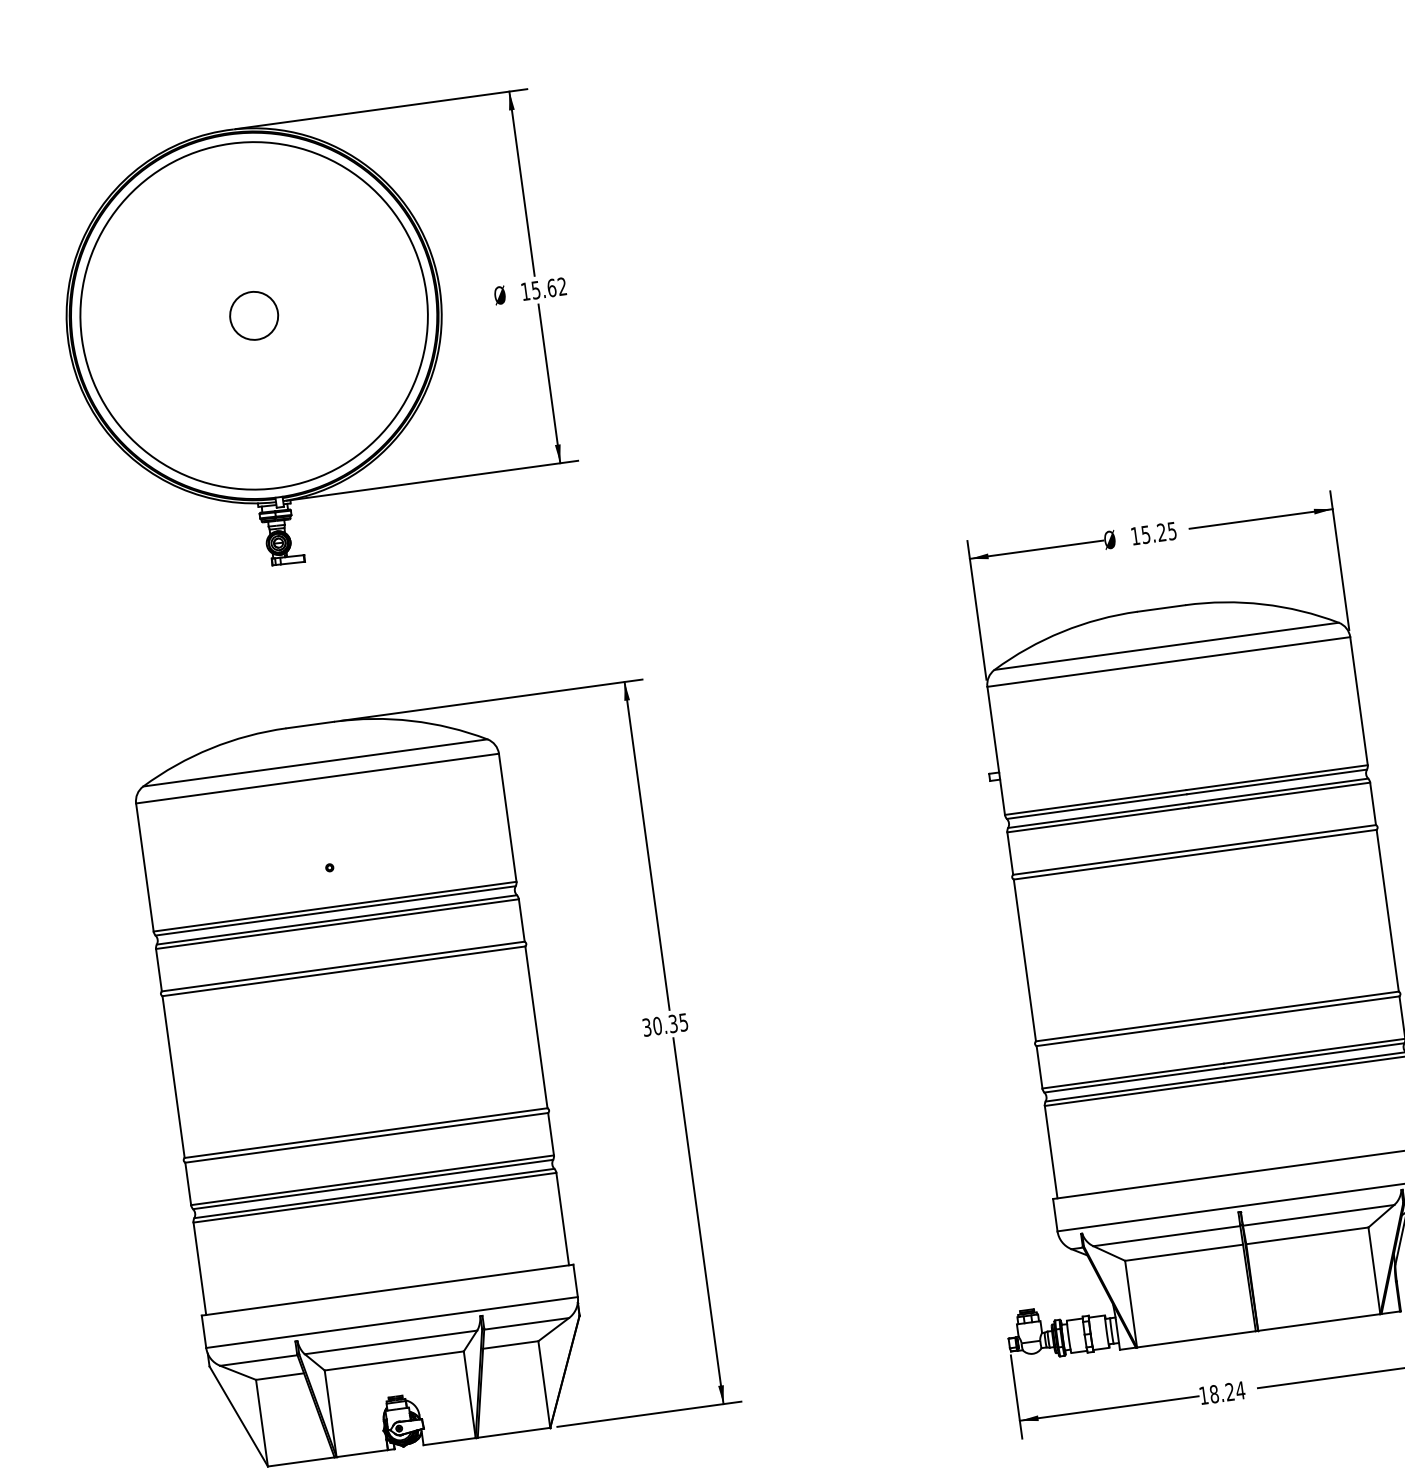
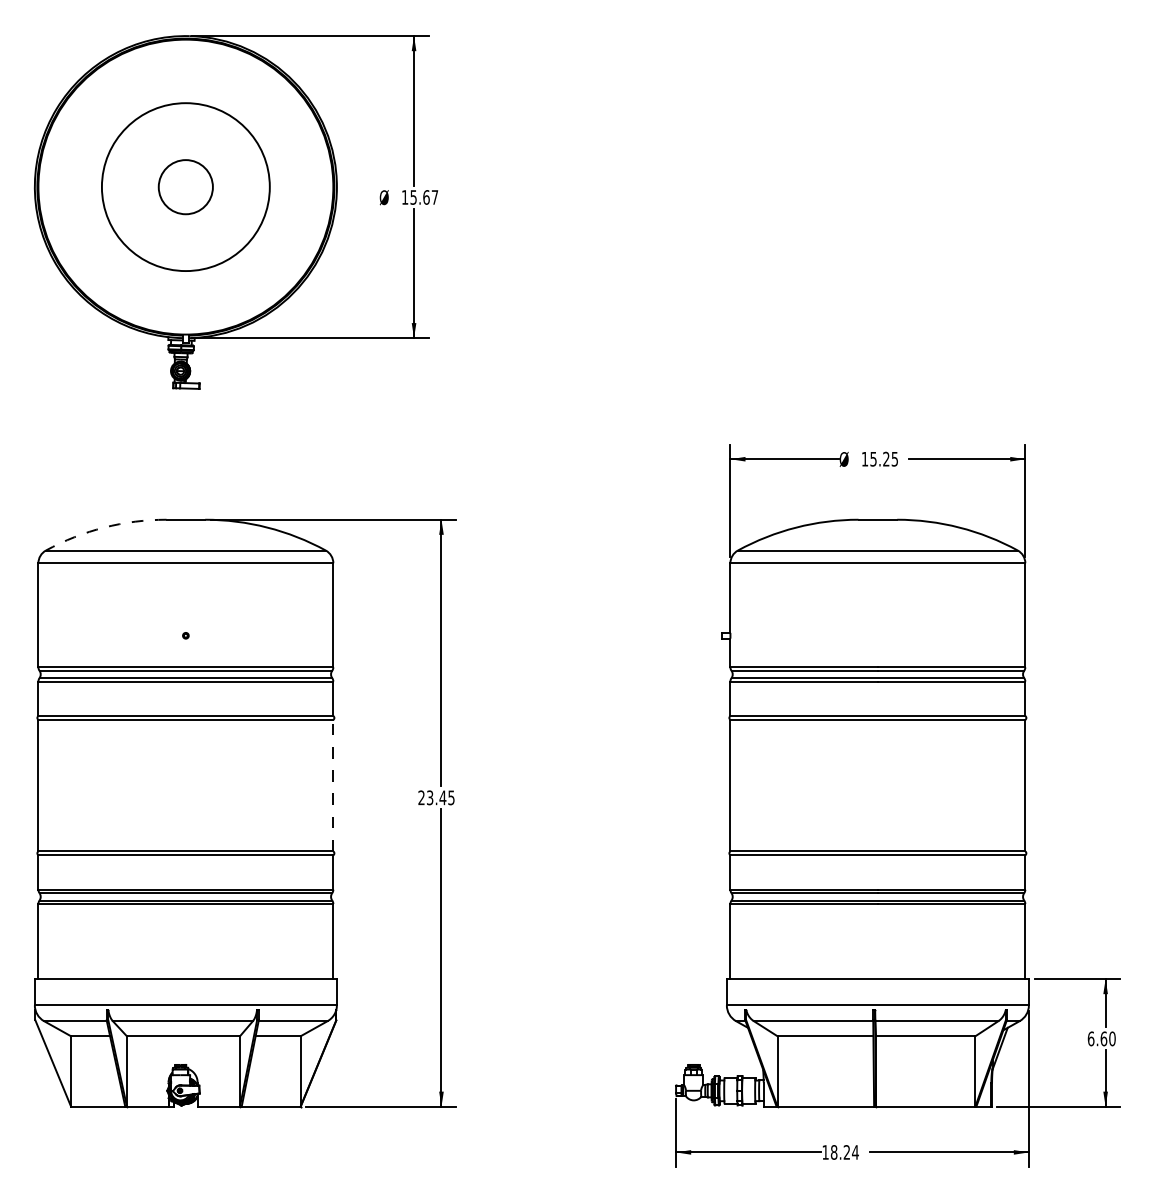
text: (561, 286) -> (434, 197), 15.62 -> 15.67
circle: (253, 315) -> (185, 186), size x1.4
circle: (253, 316) -> (185, 187), size x0.6
arc: (211, 748) -> (104, 527), solid -> dashed
text: (660, 1025) -> (432, 797), 30.35 -> 23.45
line: (536, 1027) -> (333, 785), solid -> dashed

